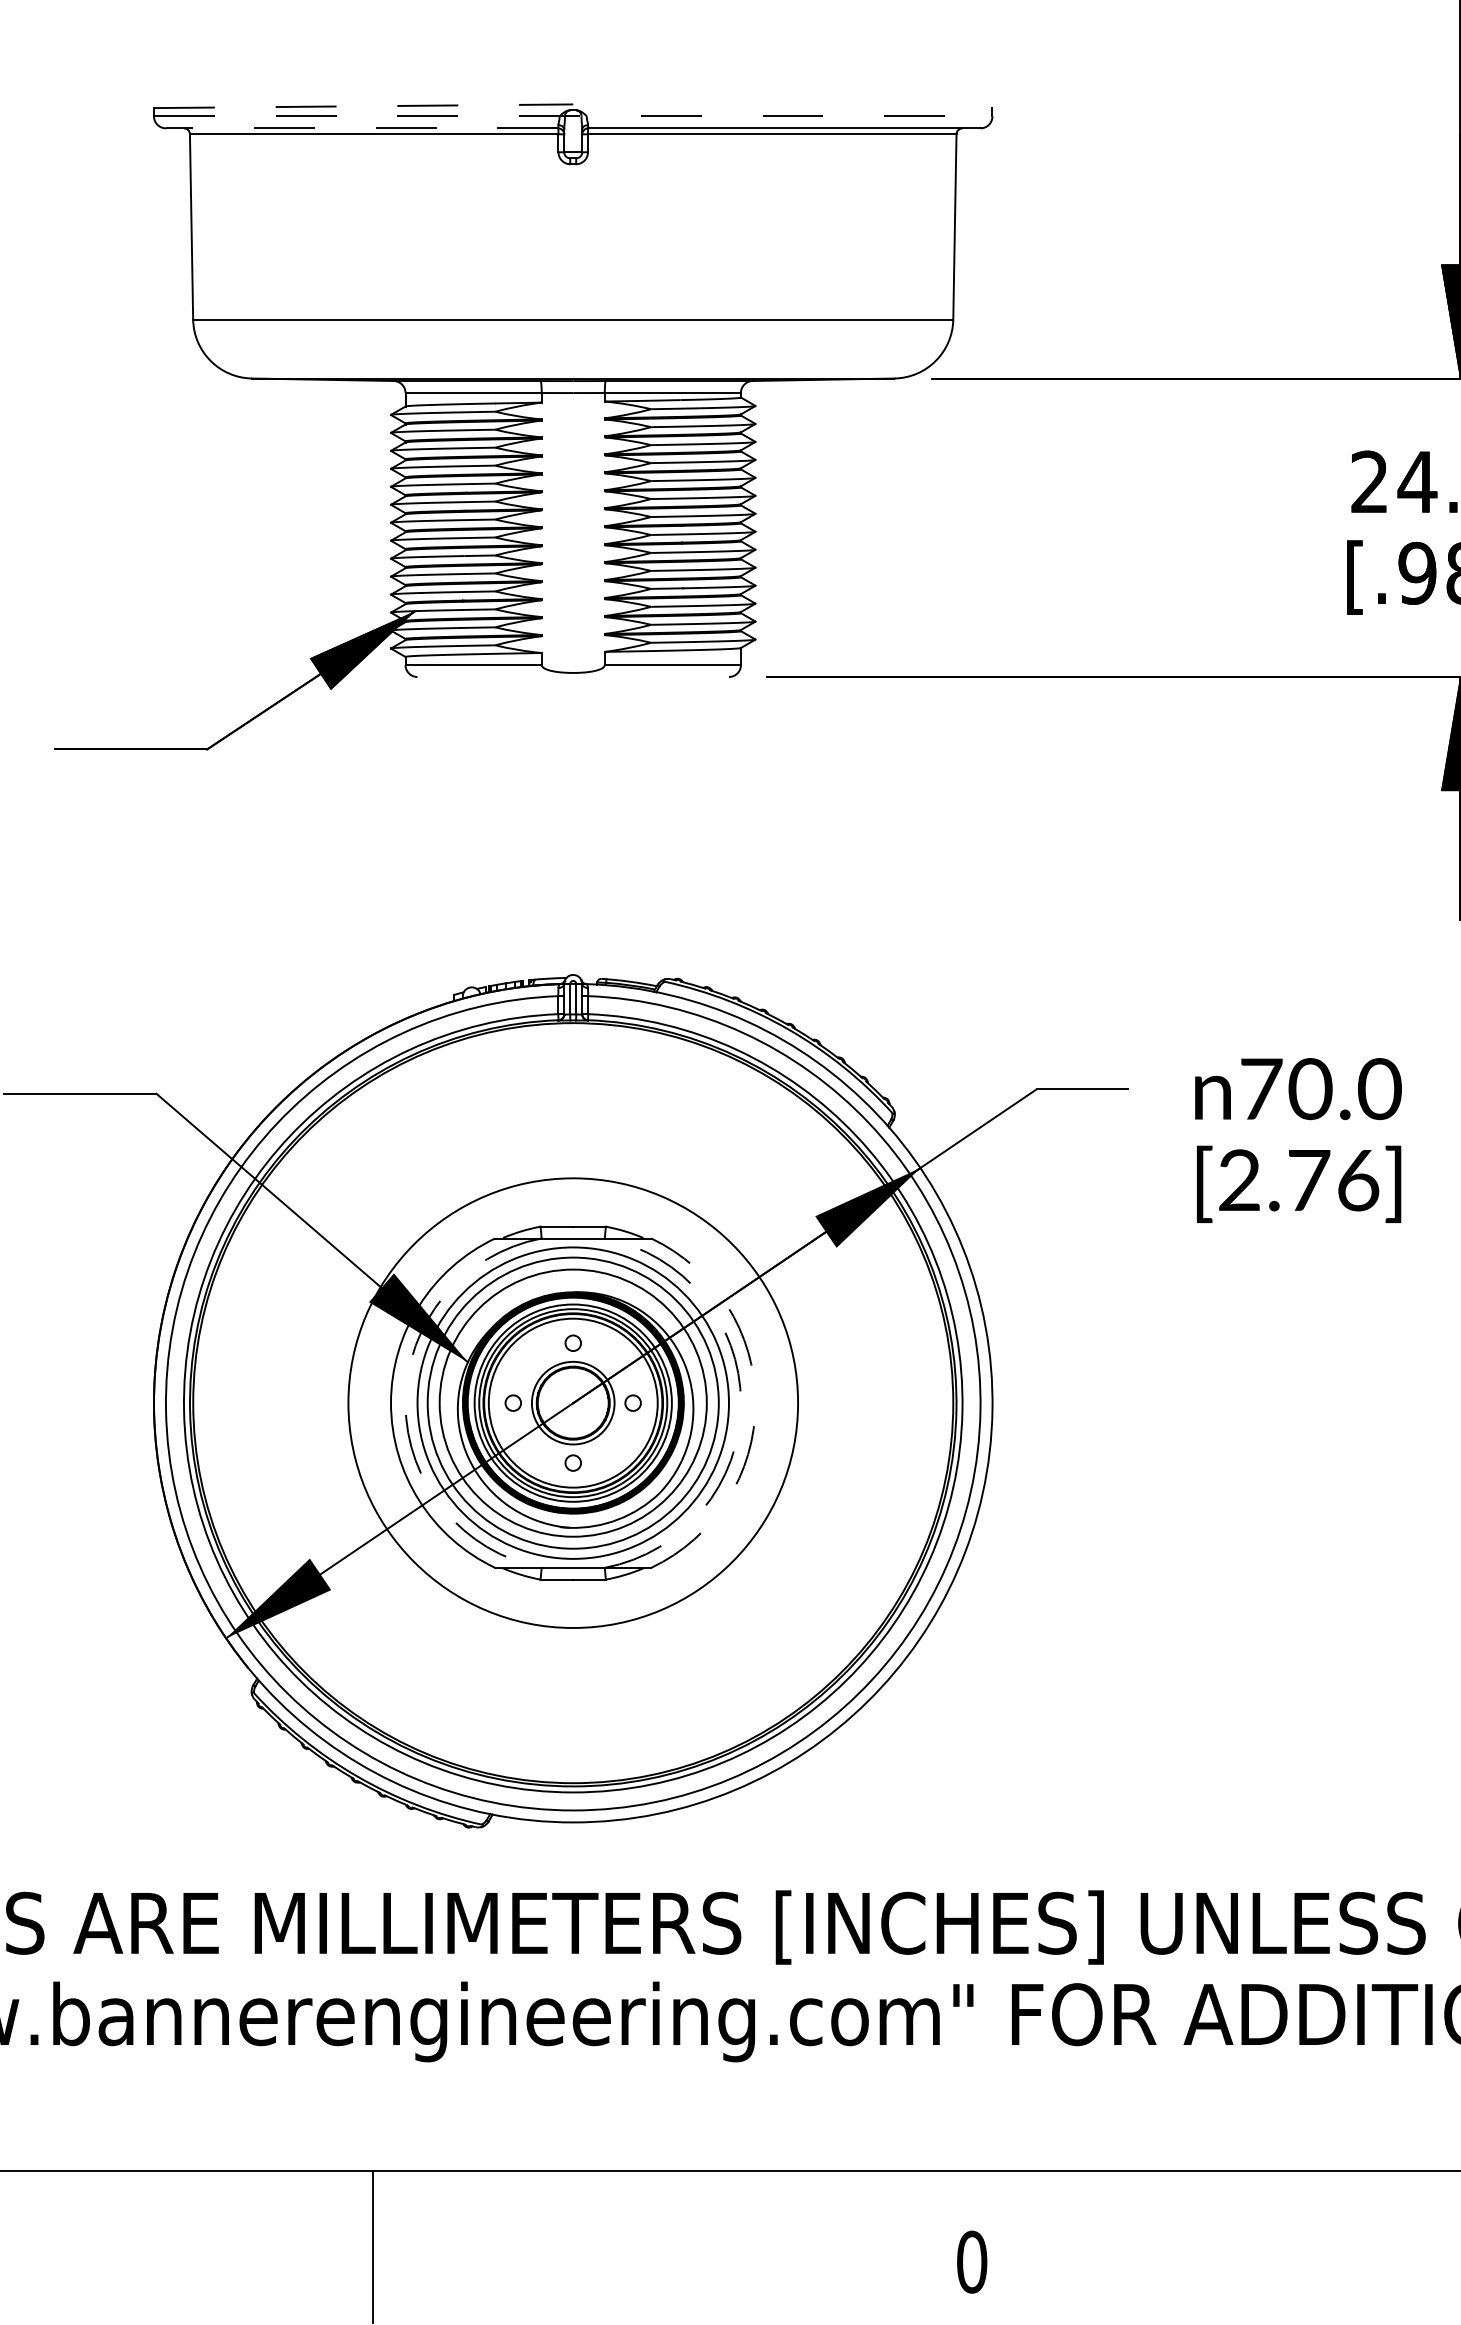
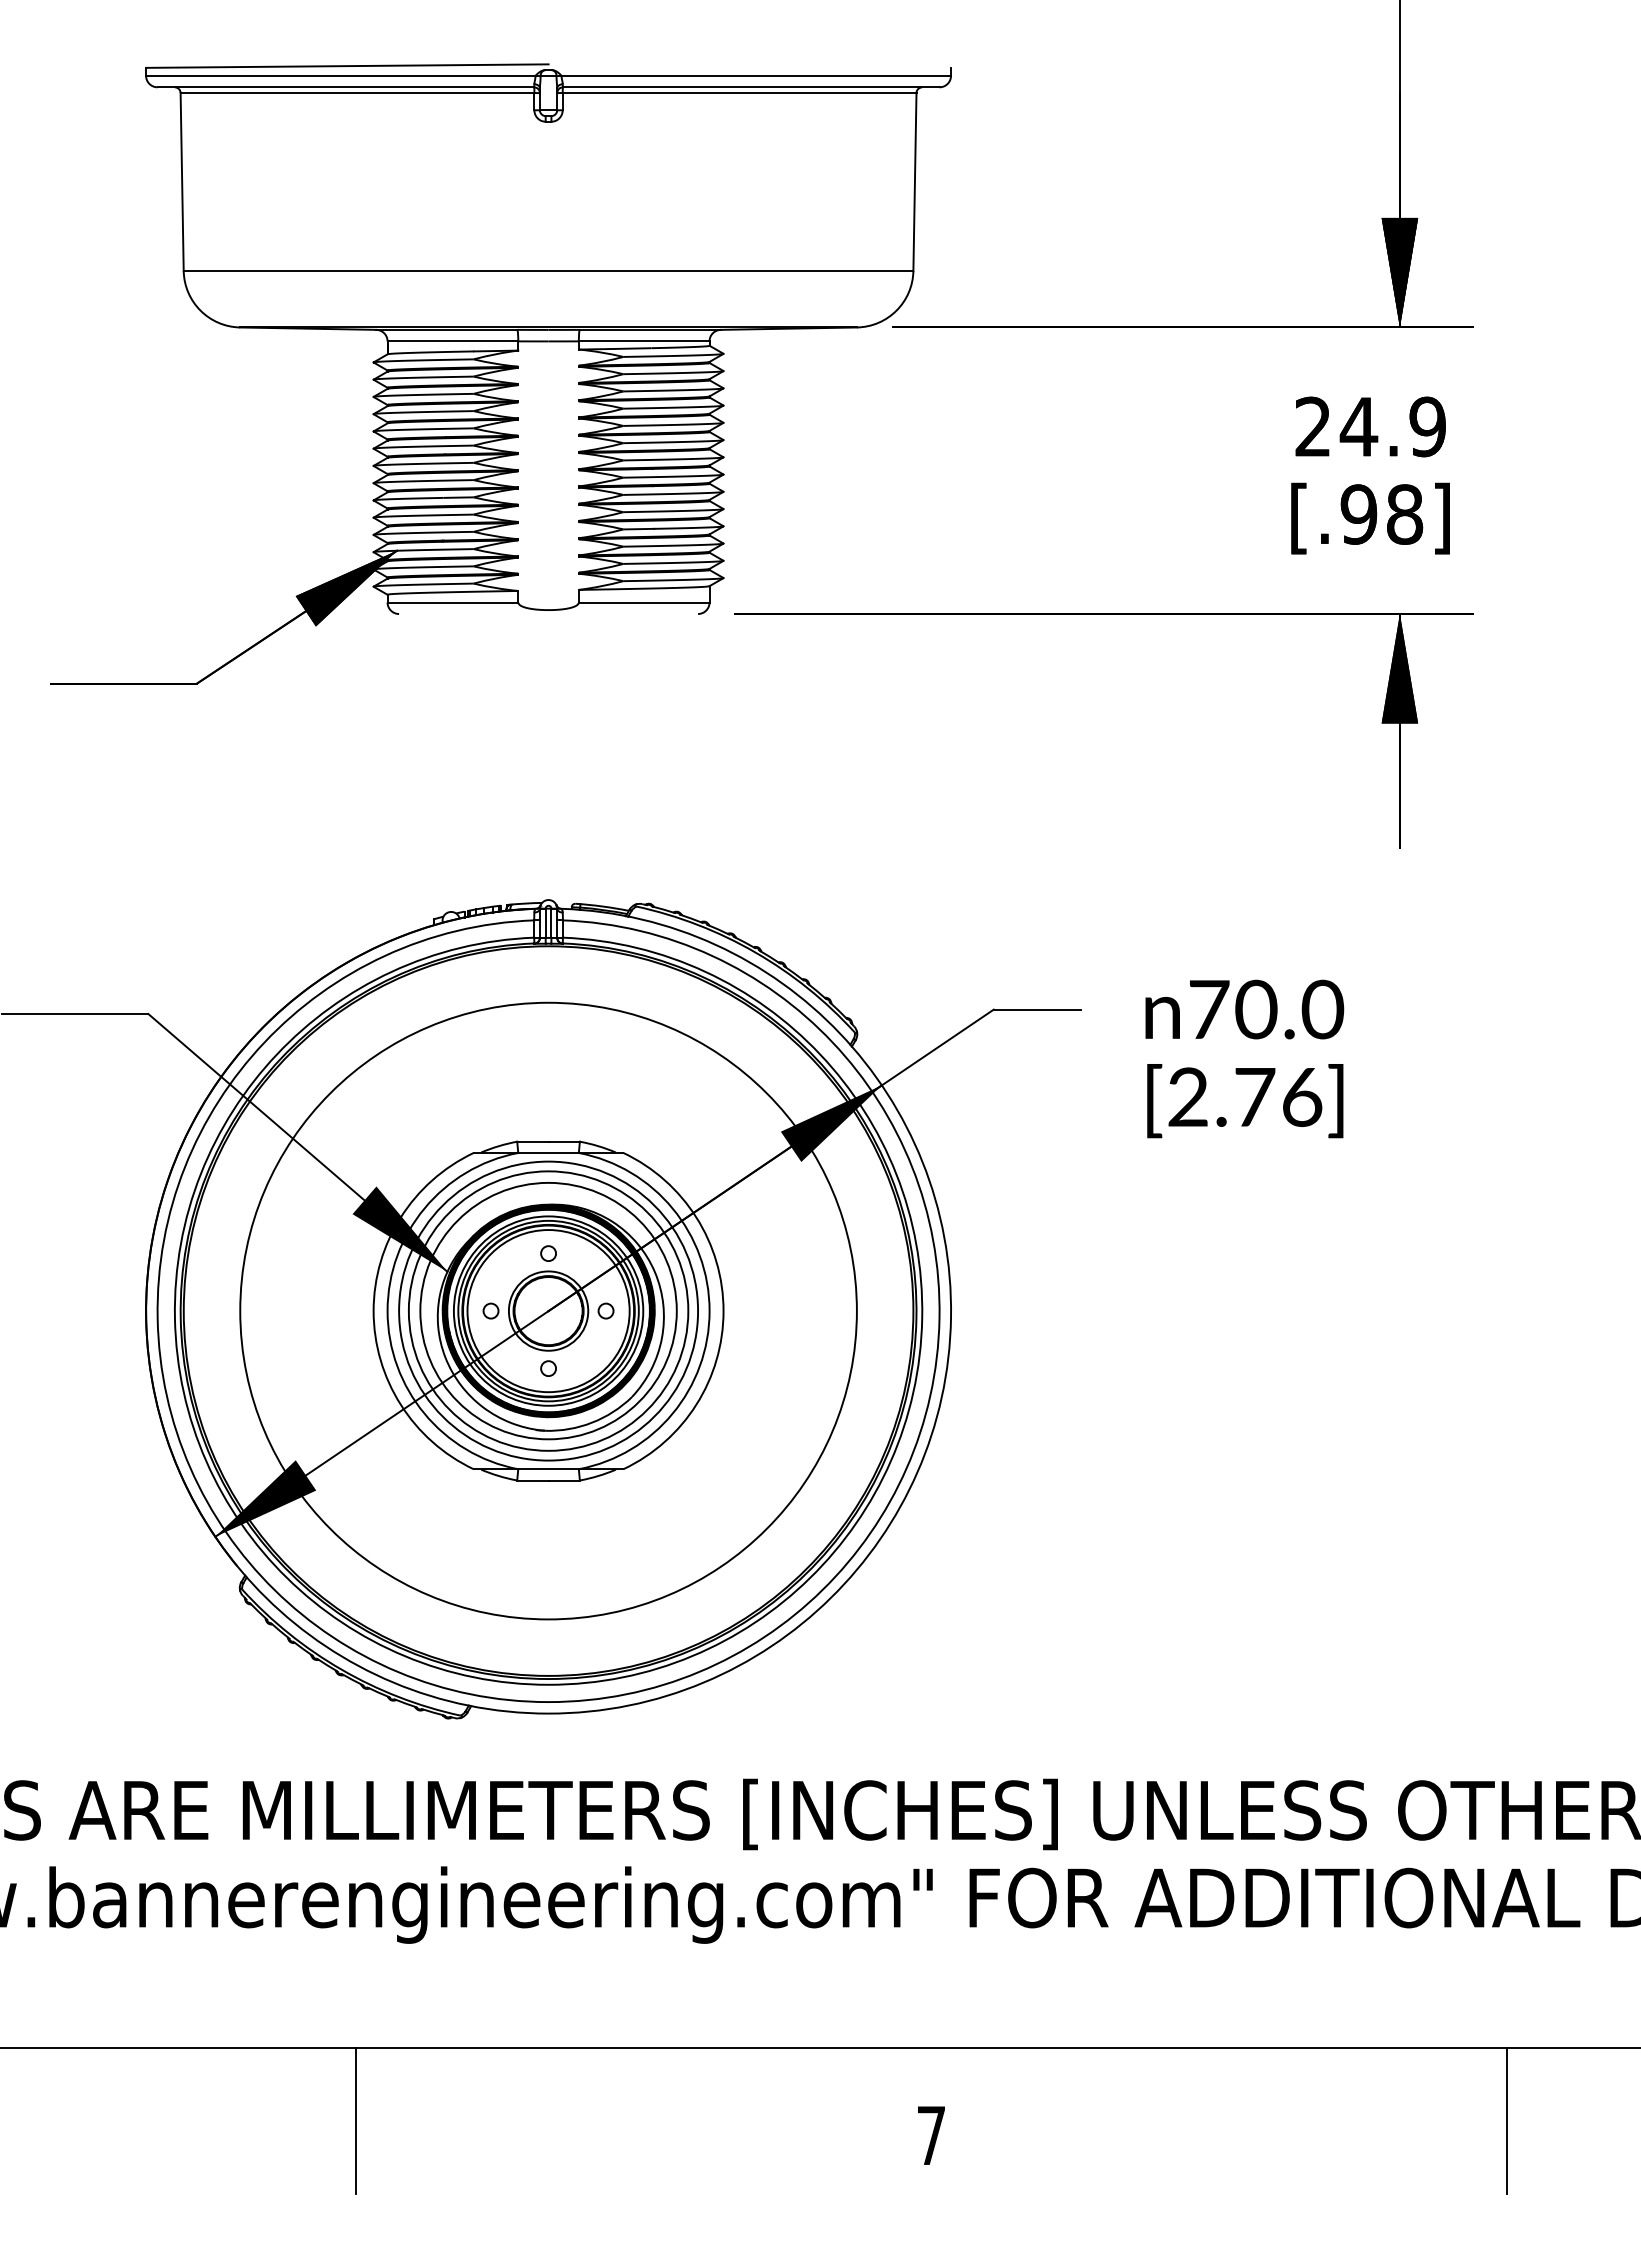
line: (363, 106) -> (347, 66), dashed -> solid
line: (574, 116) -> (549, 75), dashed -> solid
line: (361, 128) -> (345, 87), dashed -> solid
circle: (573, 1402) -> (548, 1310), size x1.43
arc: (405, 1403) -> (387, 1311), dashed -> solid
arc: (740, 1403) -> (709, 1311), dashed -> solid
arc: (755, 1403) -> (723, 1311), dashed -> solid
text: (972, 2261) -> (931, 2135), 0 -> 7

